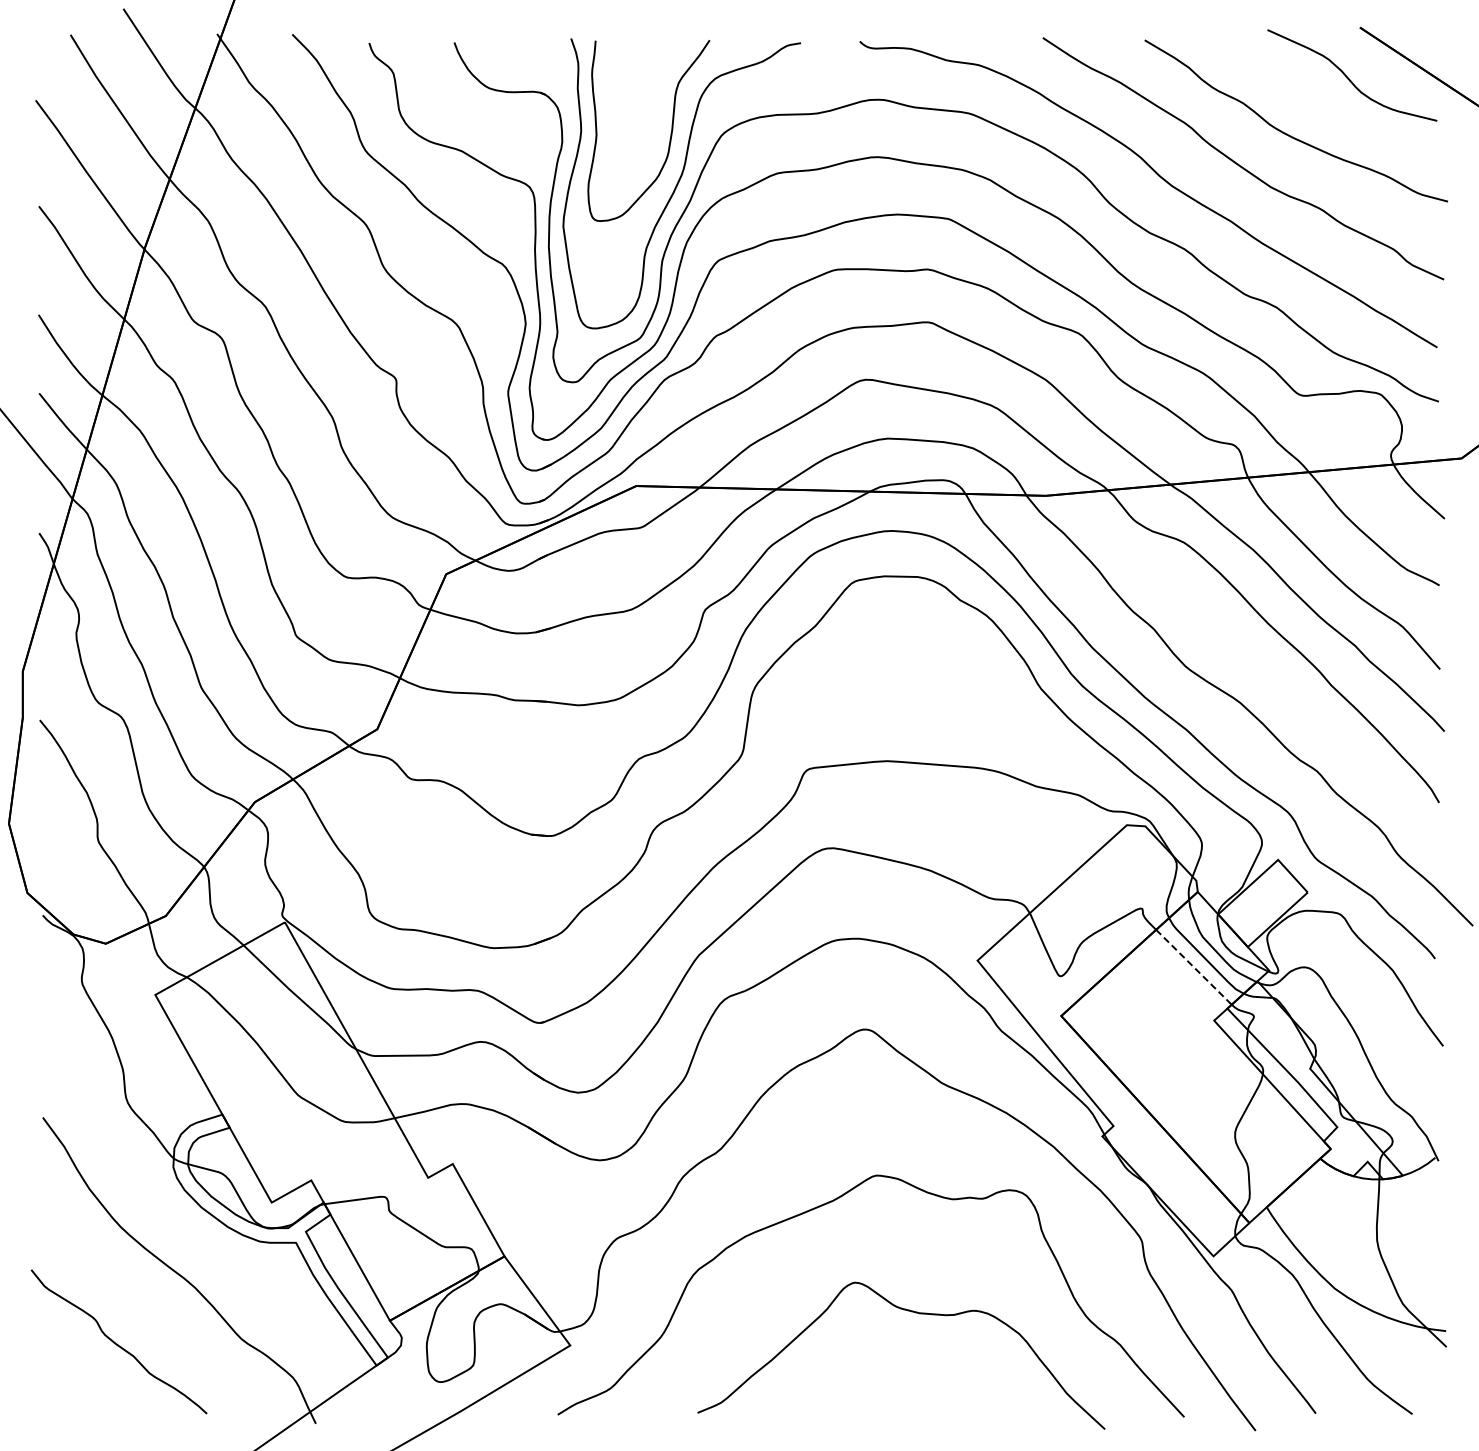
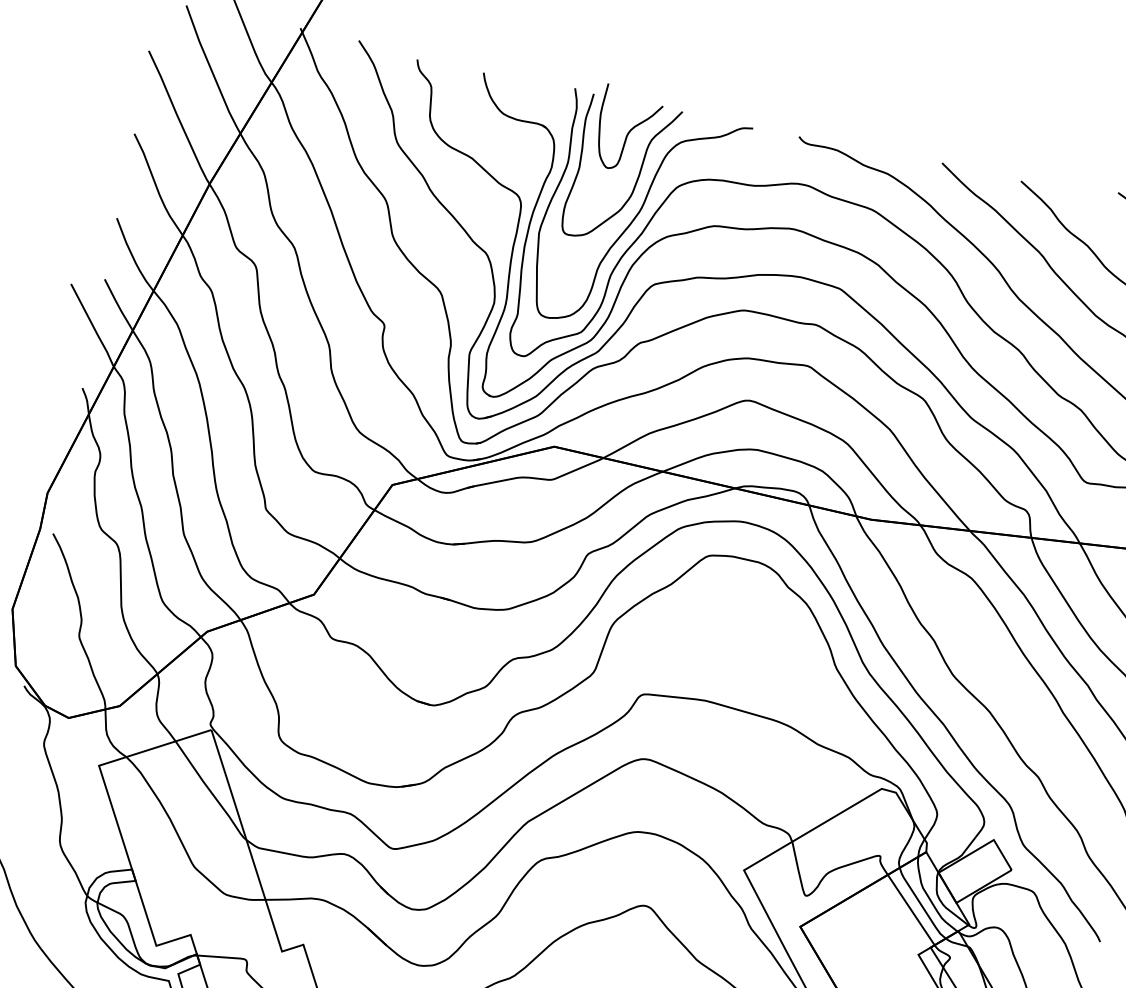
curve: (648, 77) -> (629, 130), added
line: (1194, 967) -> (911, 910), dashed -> solid

